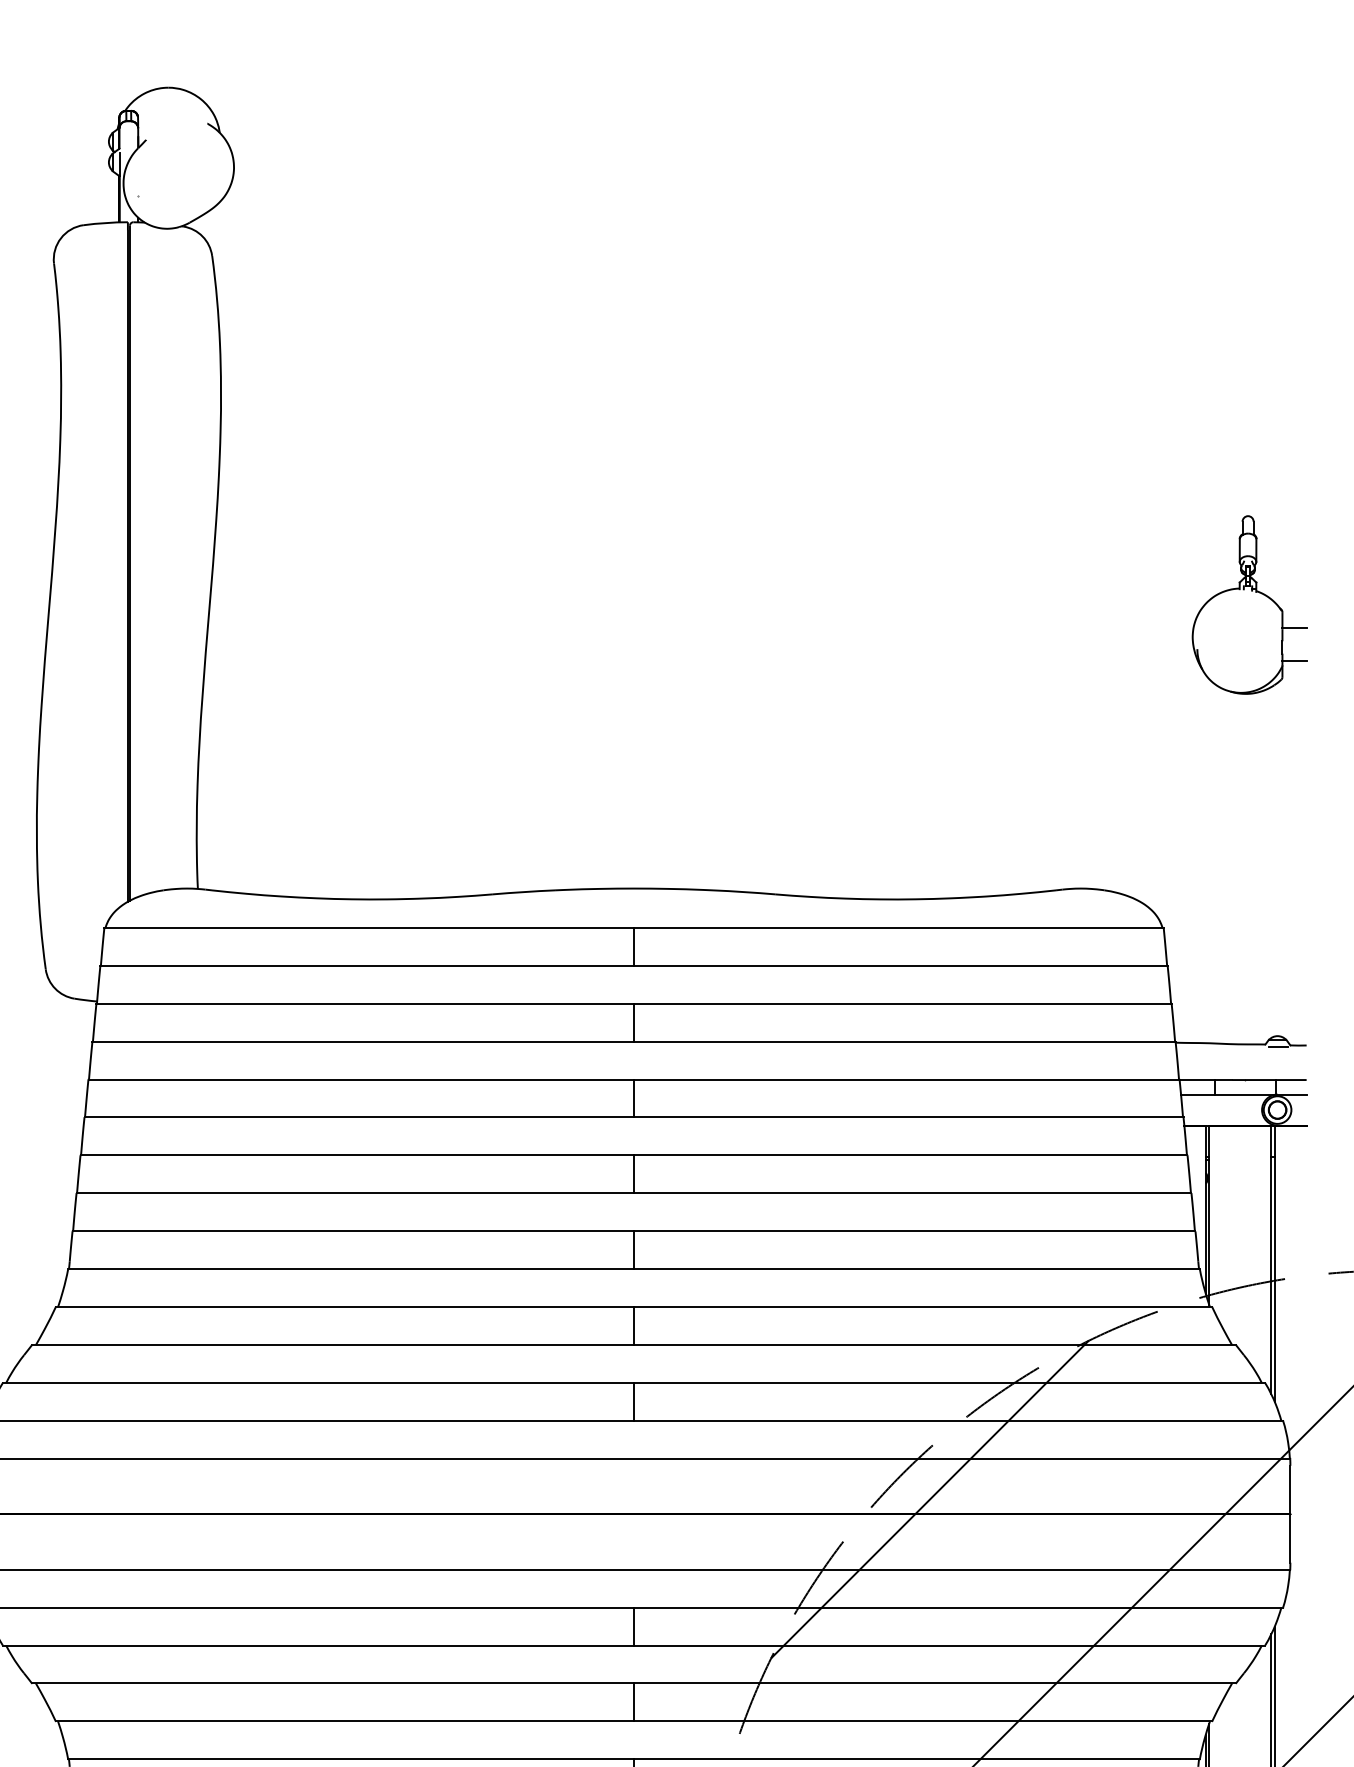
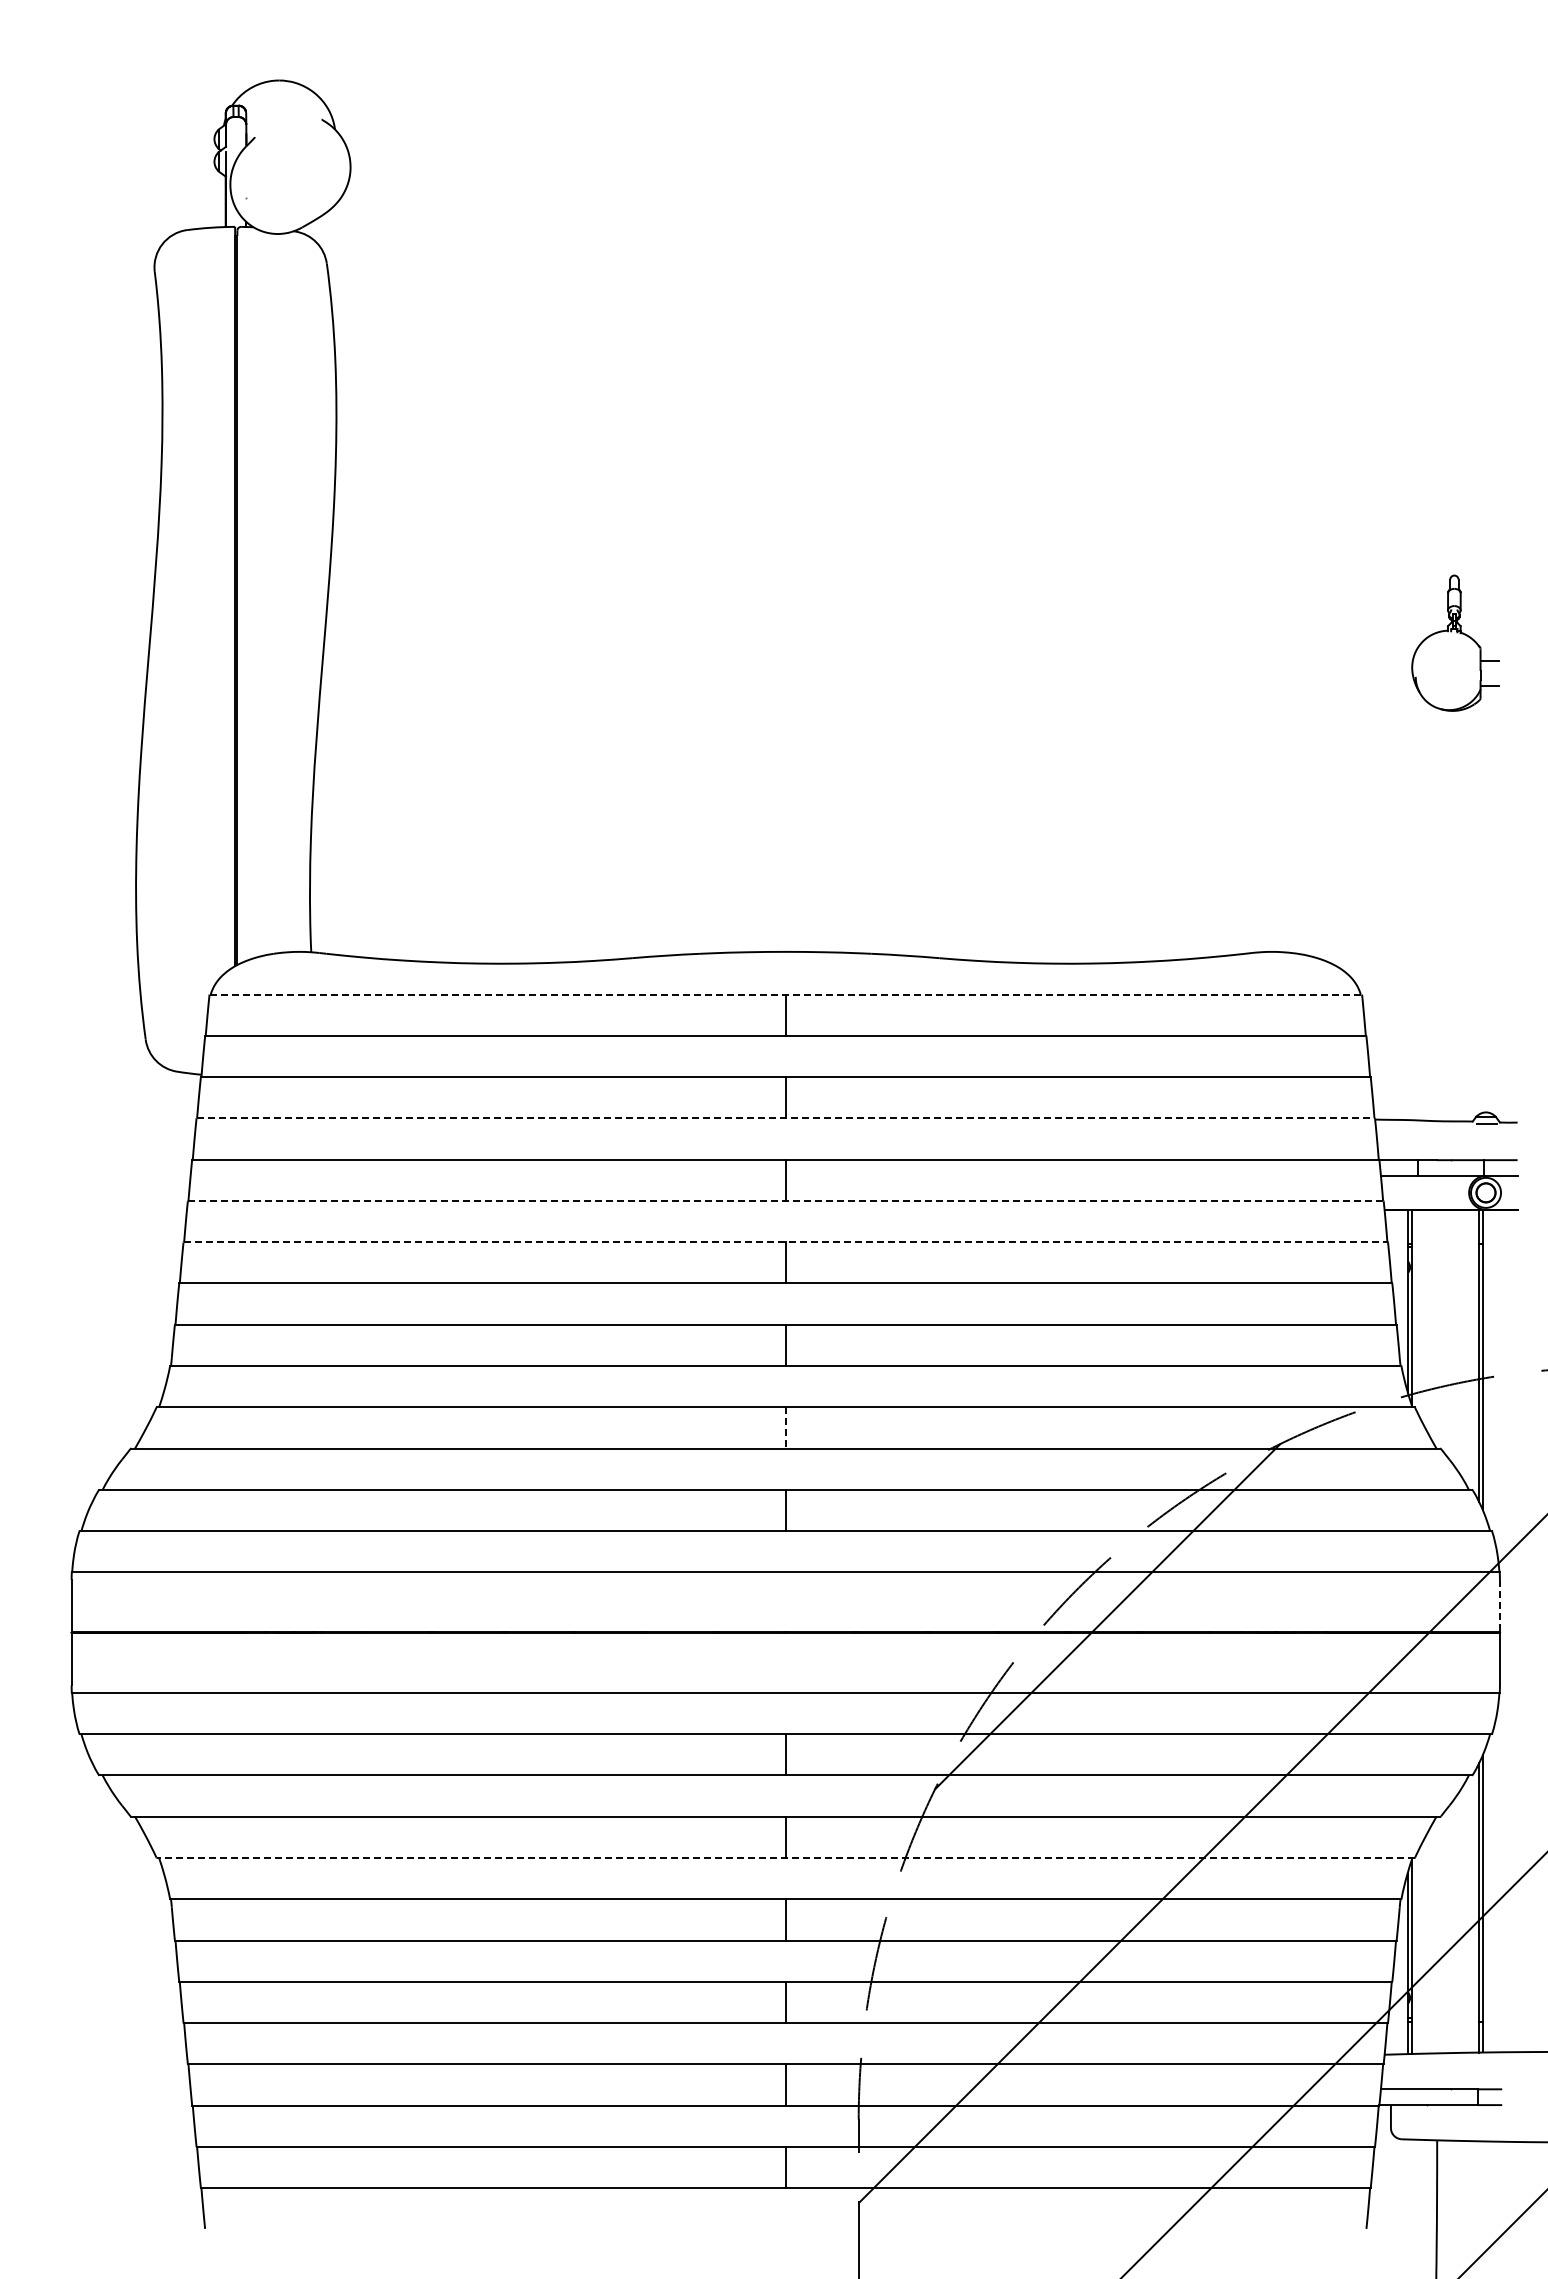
part: (1249, 604) -> (1455, 642), size x0.7
line: (634, 927) -> (786, 994), solid -> dashed
line: (634, 1041) -> (786, 1118), solid -> dashed
line: (633, 1117) -> (785, 1200), solid -> dashed
line: (634, 1155) -> (786, 1242), solid -> dashed
line: (633, 1325) -> (785, 1427), solid -> dashed
line: (1289, 1490) -> (1499, 1606), solid -> dashed
line: (633, 1721) -> (785, 1858), solid -> dashed

